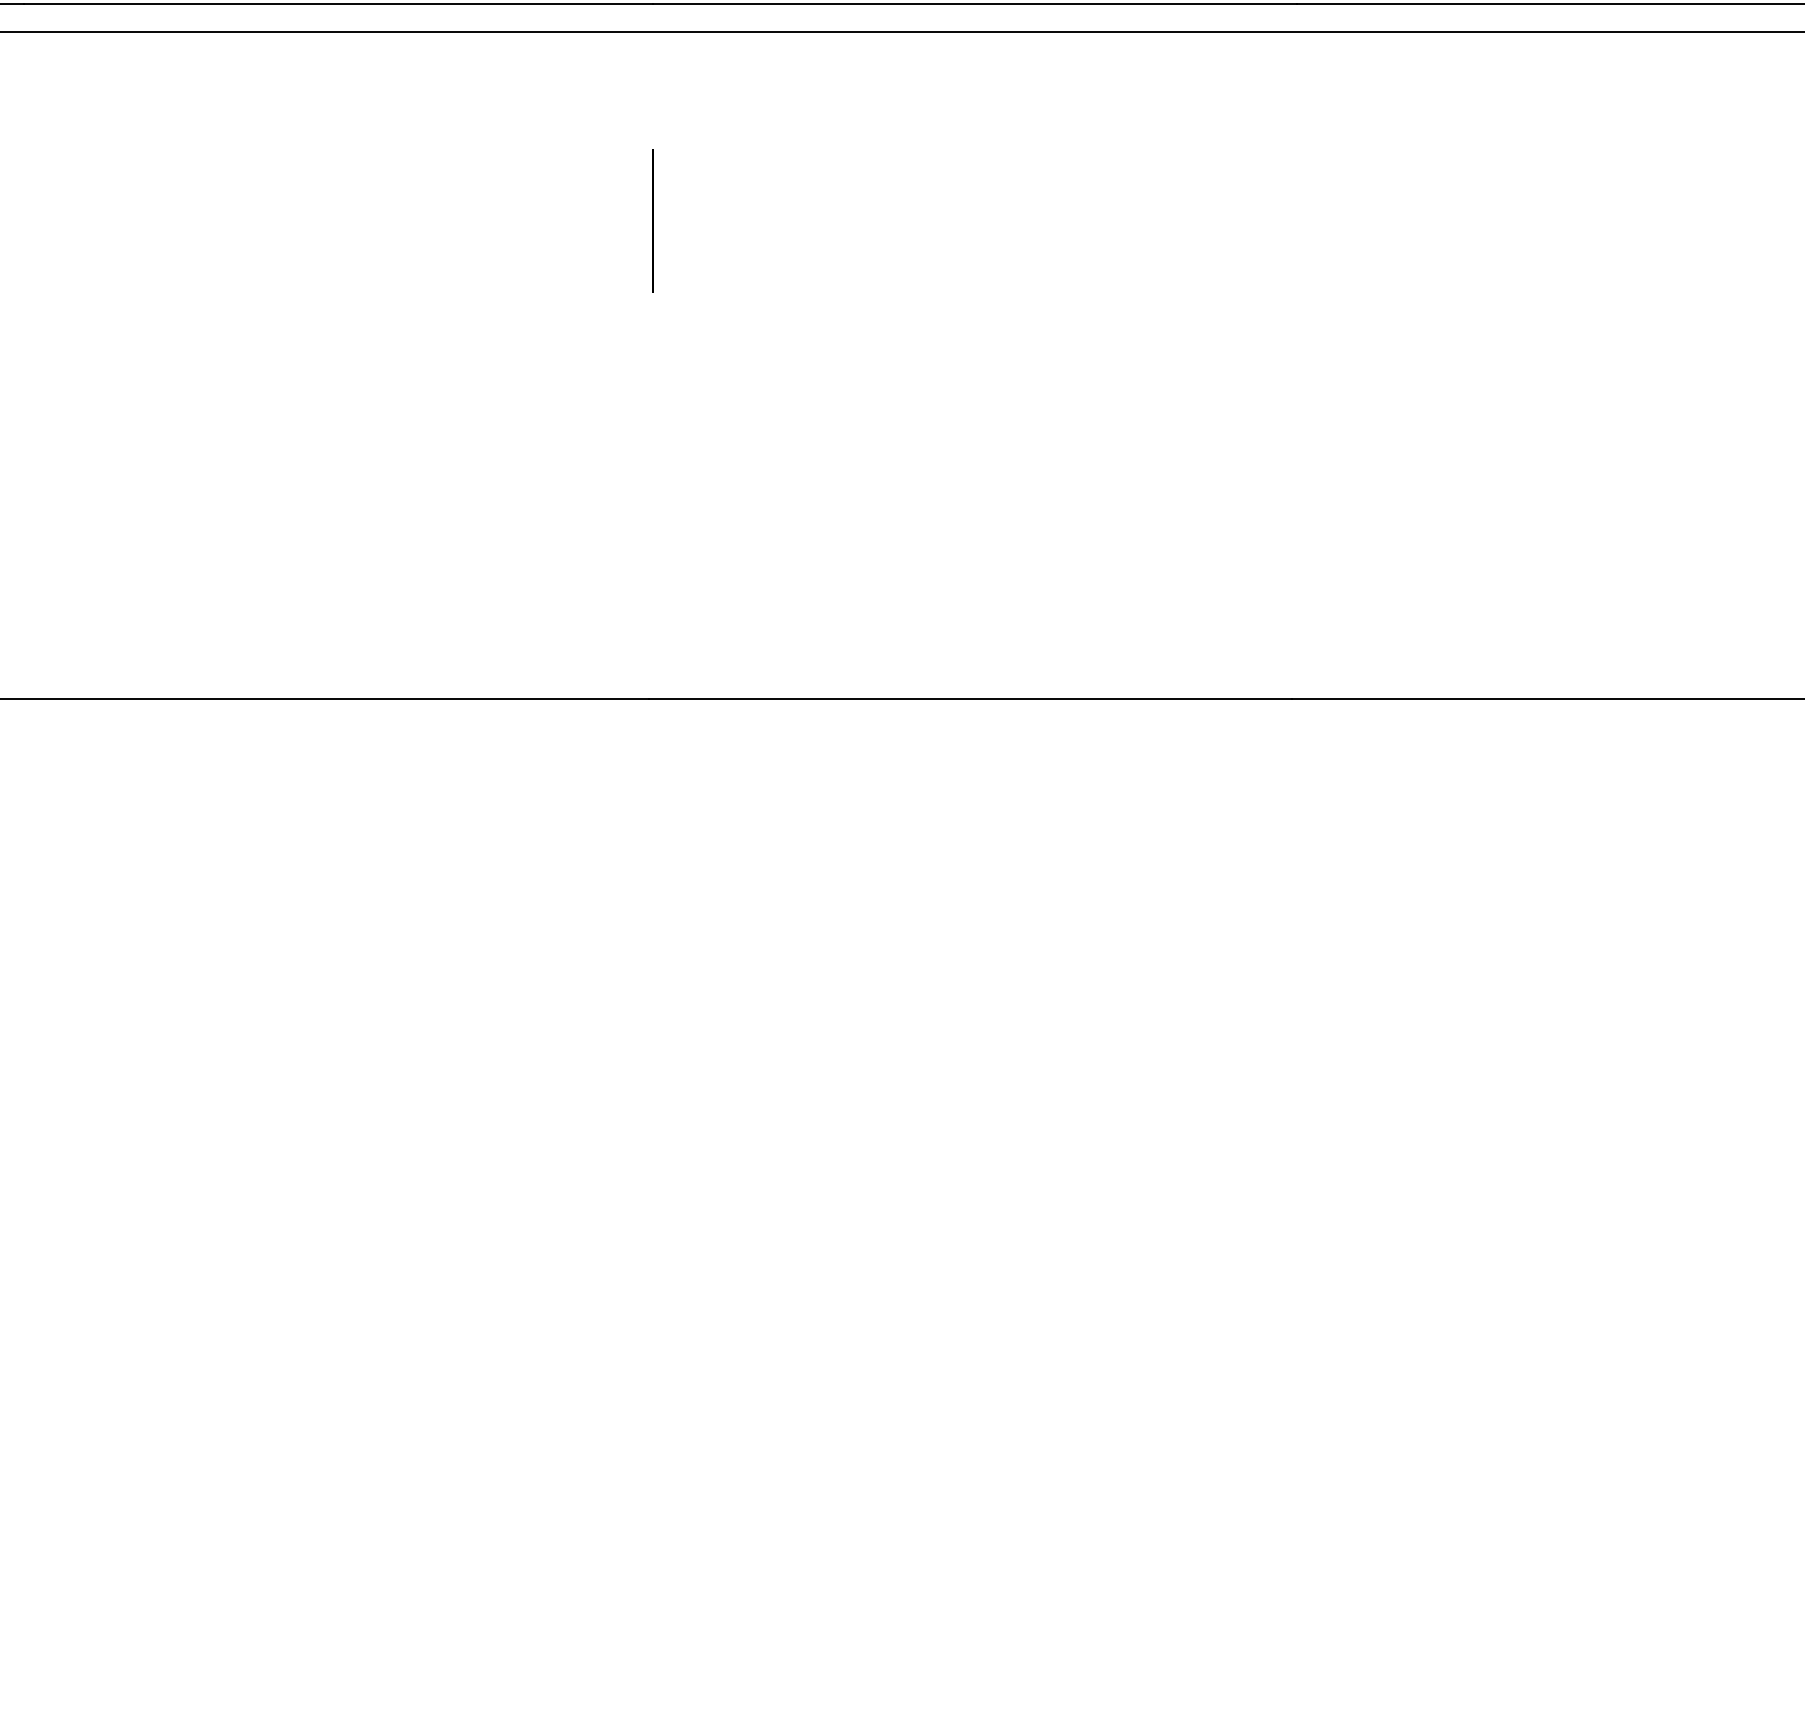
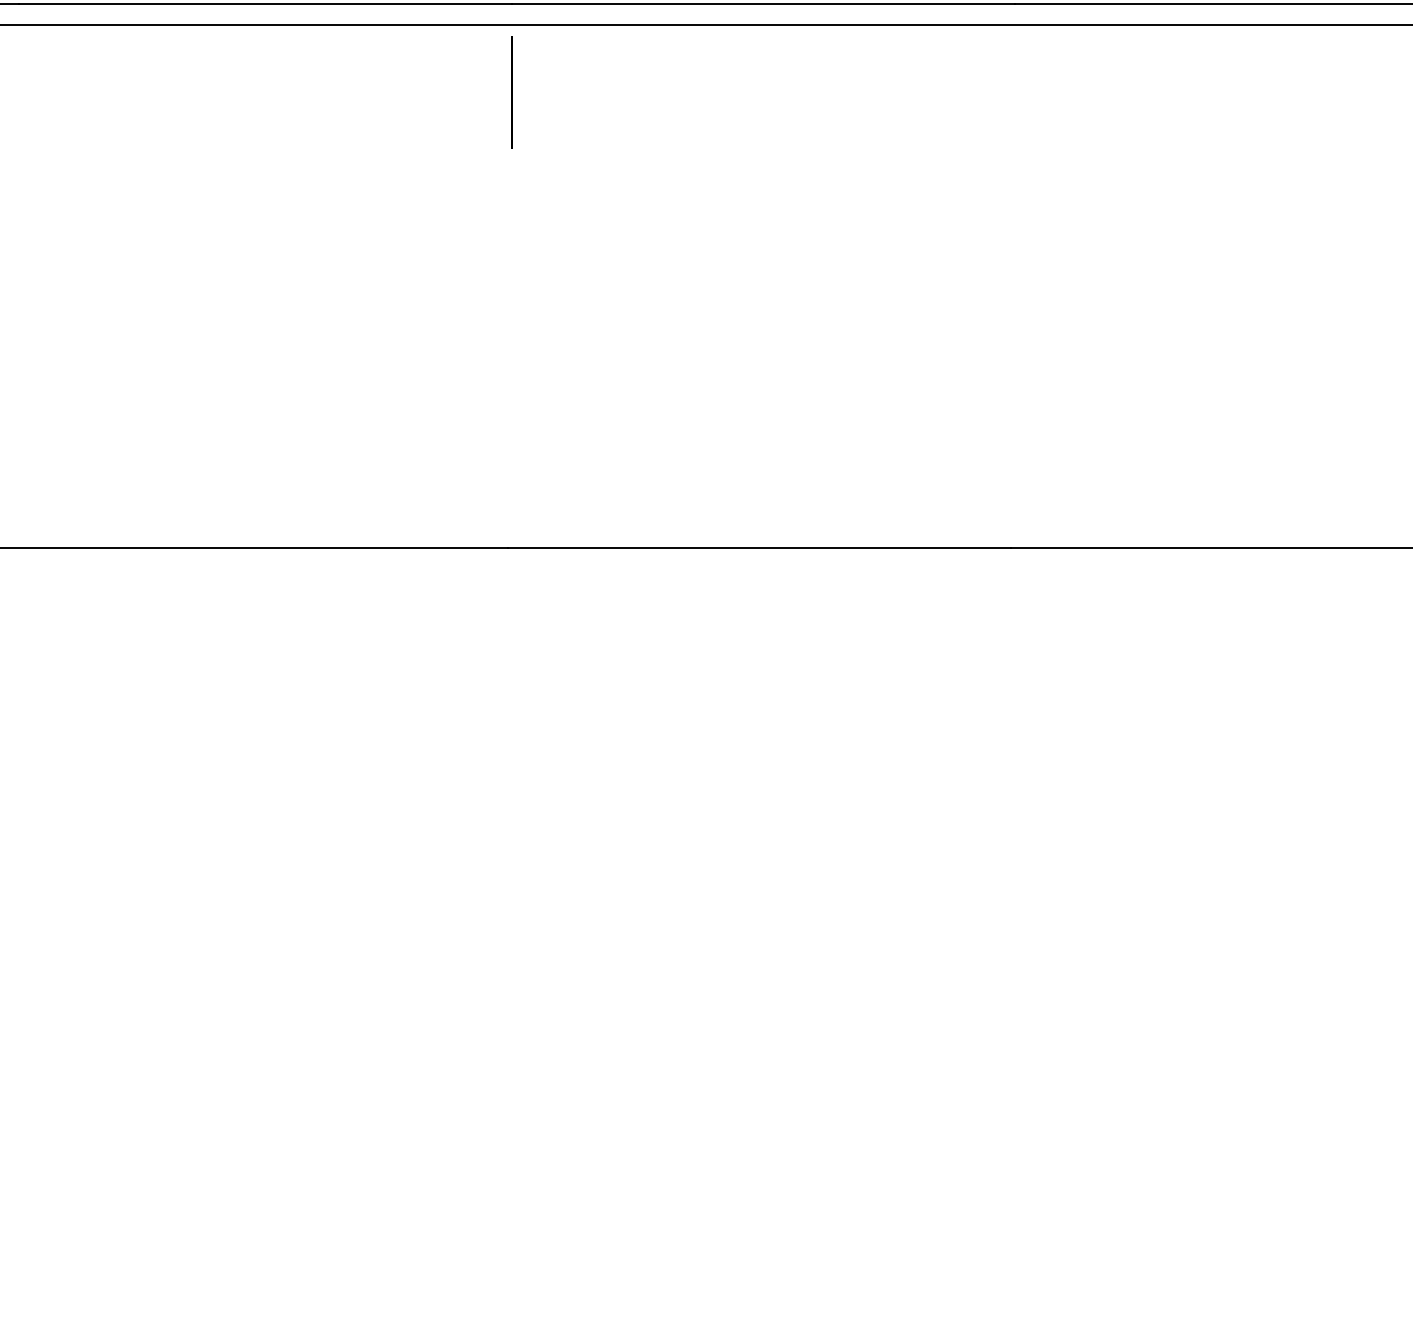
line: (652, 220) -> (510, 92), moved

